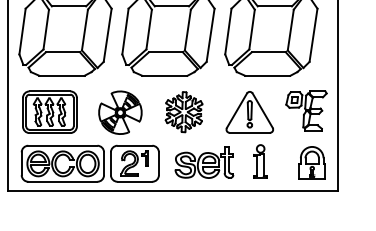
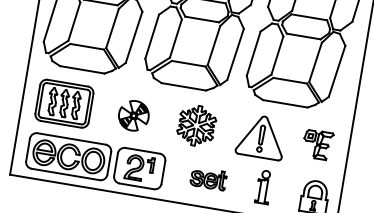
part: (306, 110) -> (317, 144), size x0.7
part: (120, 112) -> (133, 115), size x0.7
part: (204, 162) -> (208, 178), size x0.6

